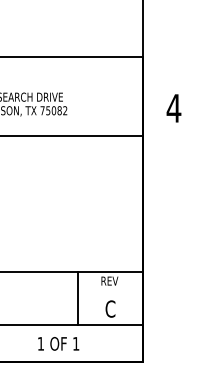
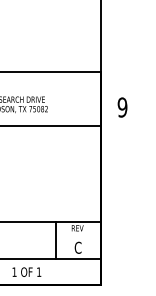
text: (173, 108) -> (122, 107), 4 -> 9
text: (58, 342) -> (26, 271), moved

